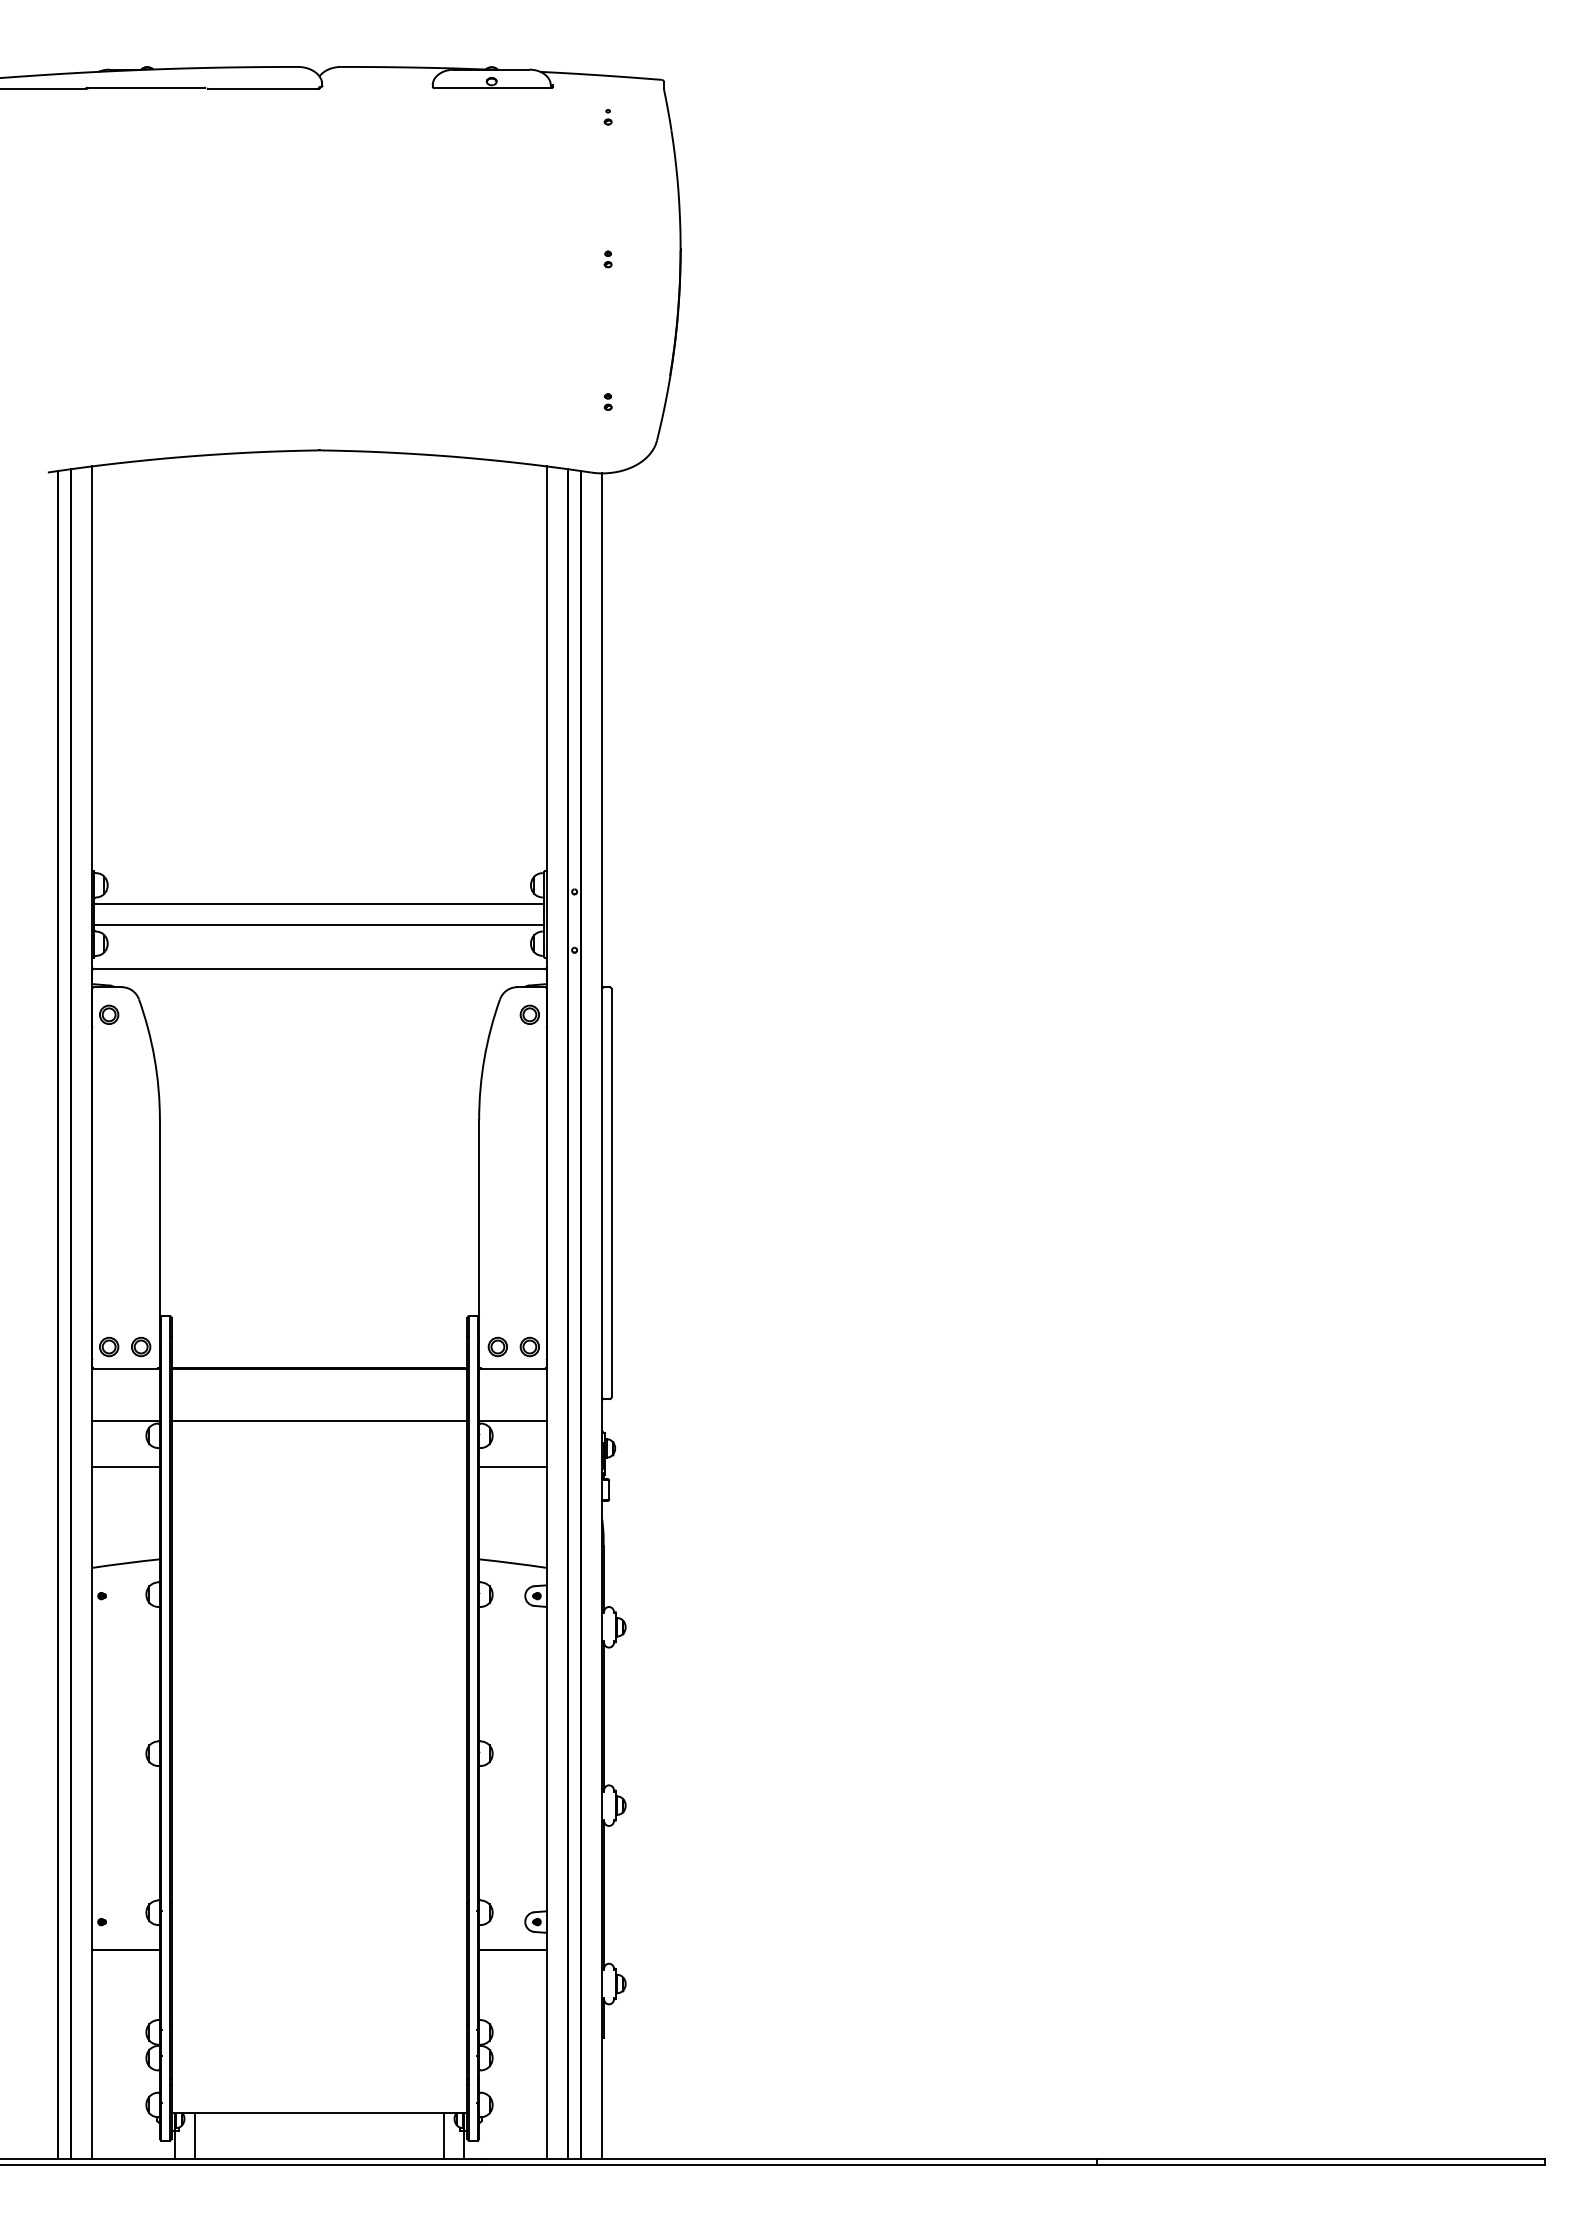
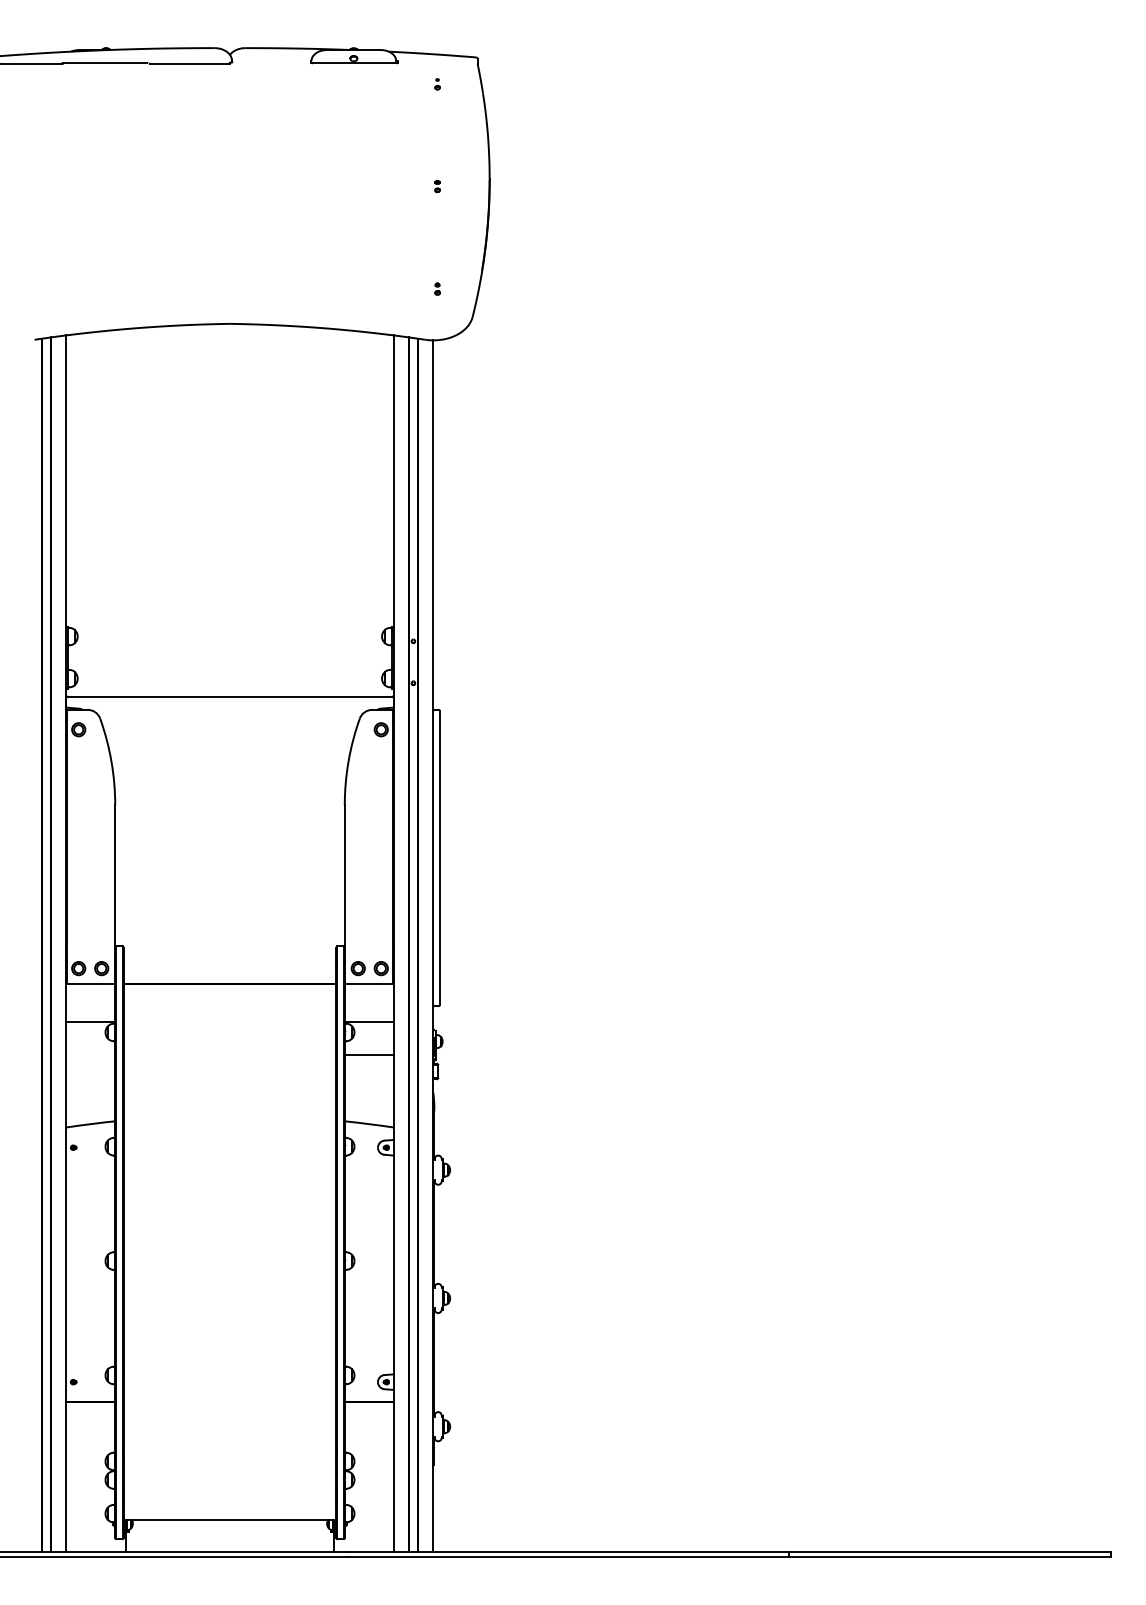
line: (319, 904) -> (229, 650), removed
line: (319, 924) -> (229, 664), removed
line: (319, 1420) -> (229, 1021), removed
line: (125, 1466) -> (90, 1054), removed
line: (195, 2135) -> (140, 1535), removed
line: (443, 2135) -> (319, 1535), removed

